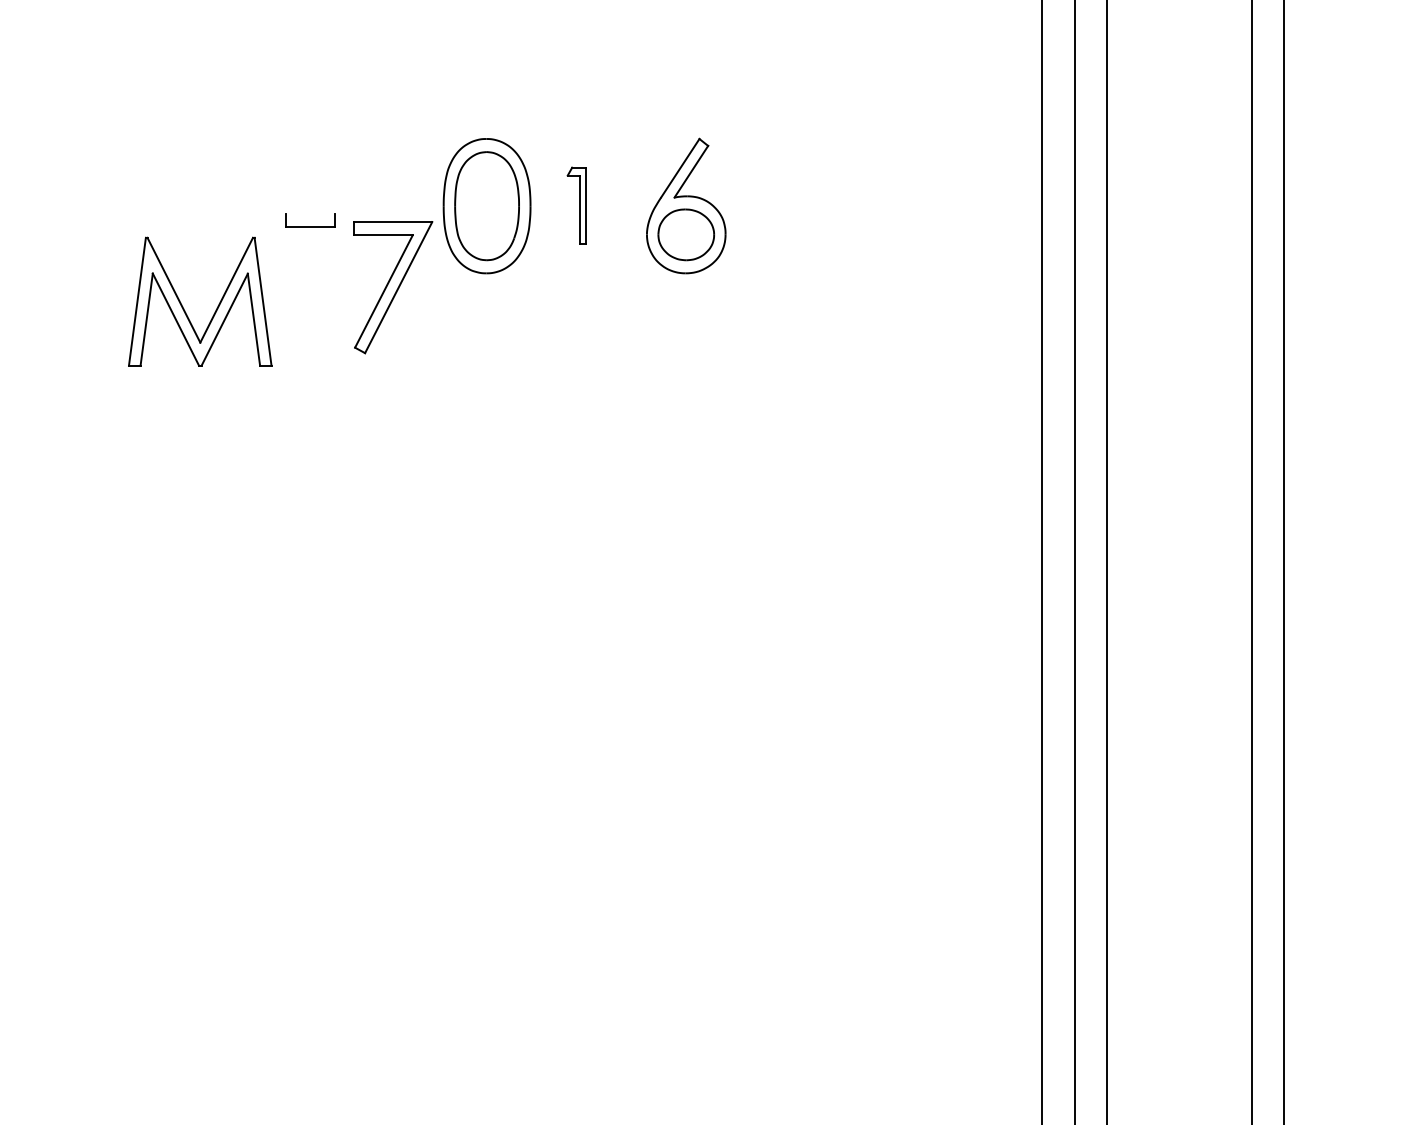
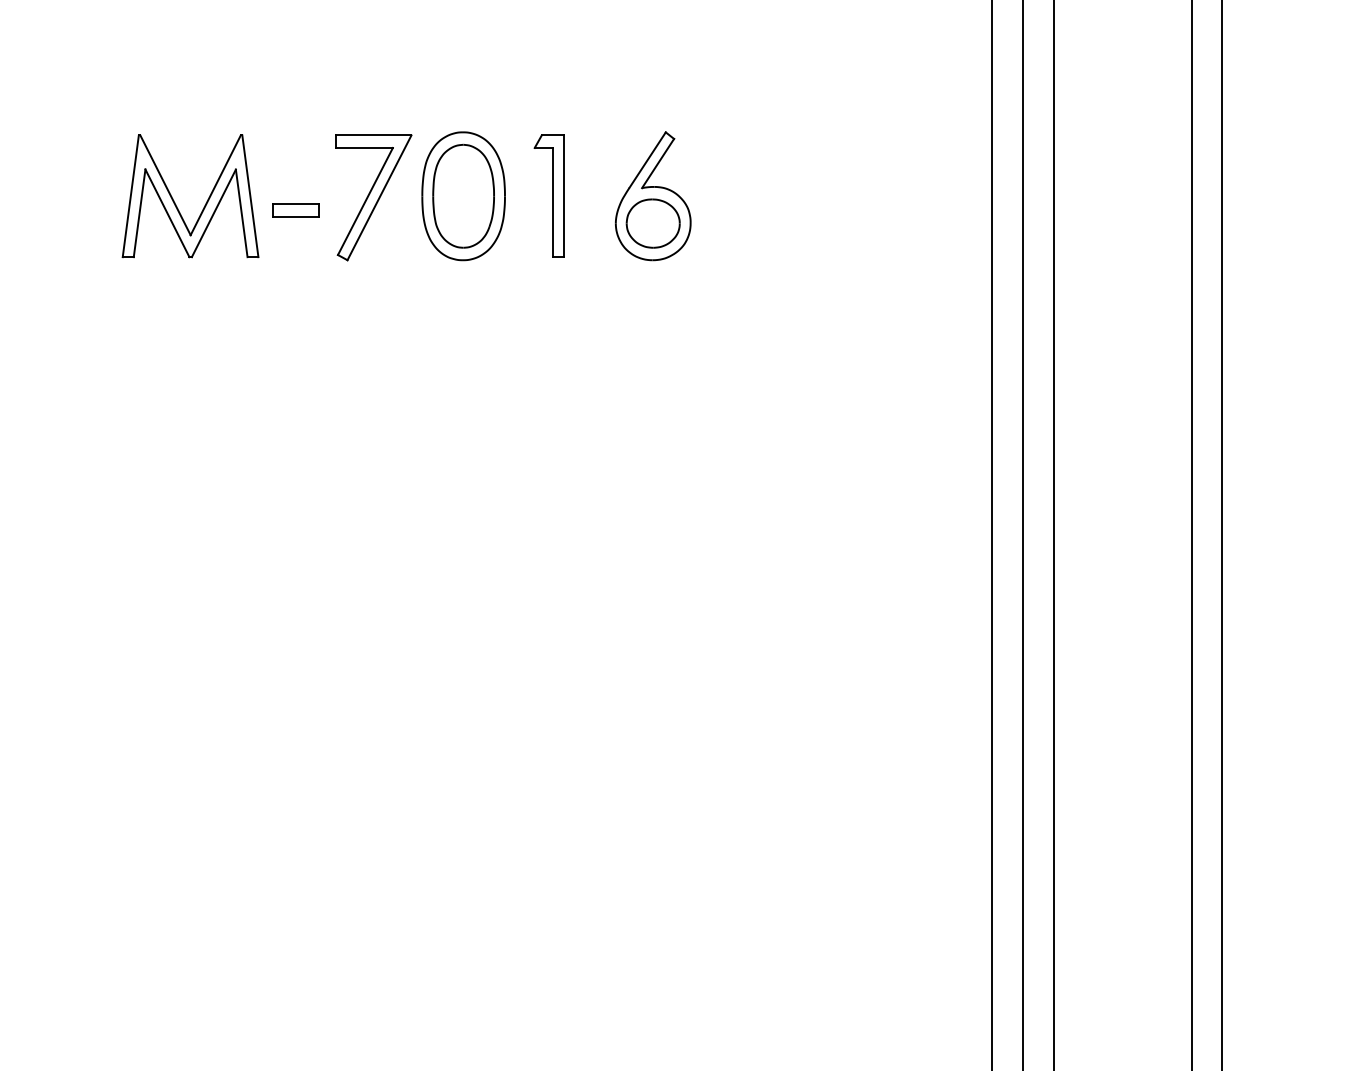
part: (576, 205) -> (548, 195), size x1.67
line: (310, 214) -> (295, 204), added
part: (392, 287) -> (373, 197), moved
part: (185, 310) -> (176, 204), moved

